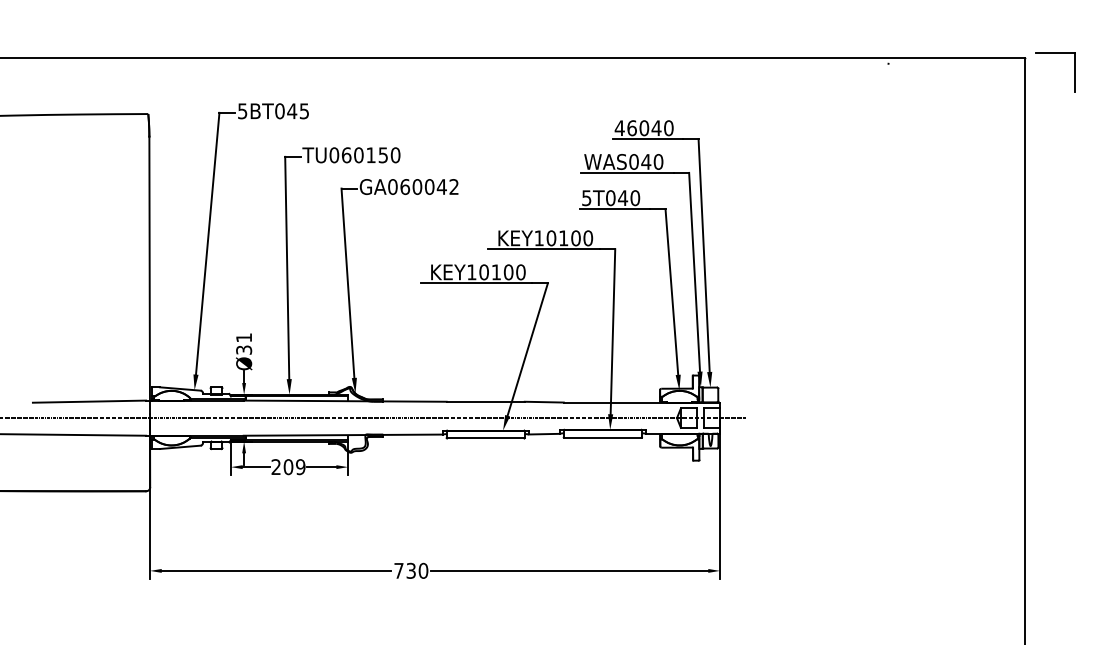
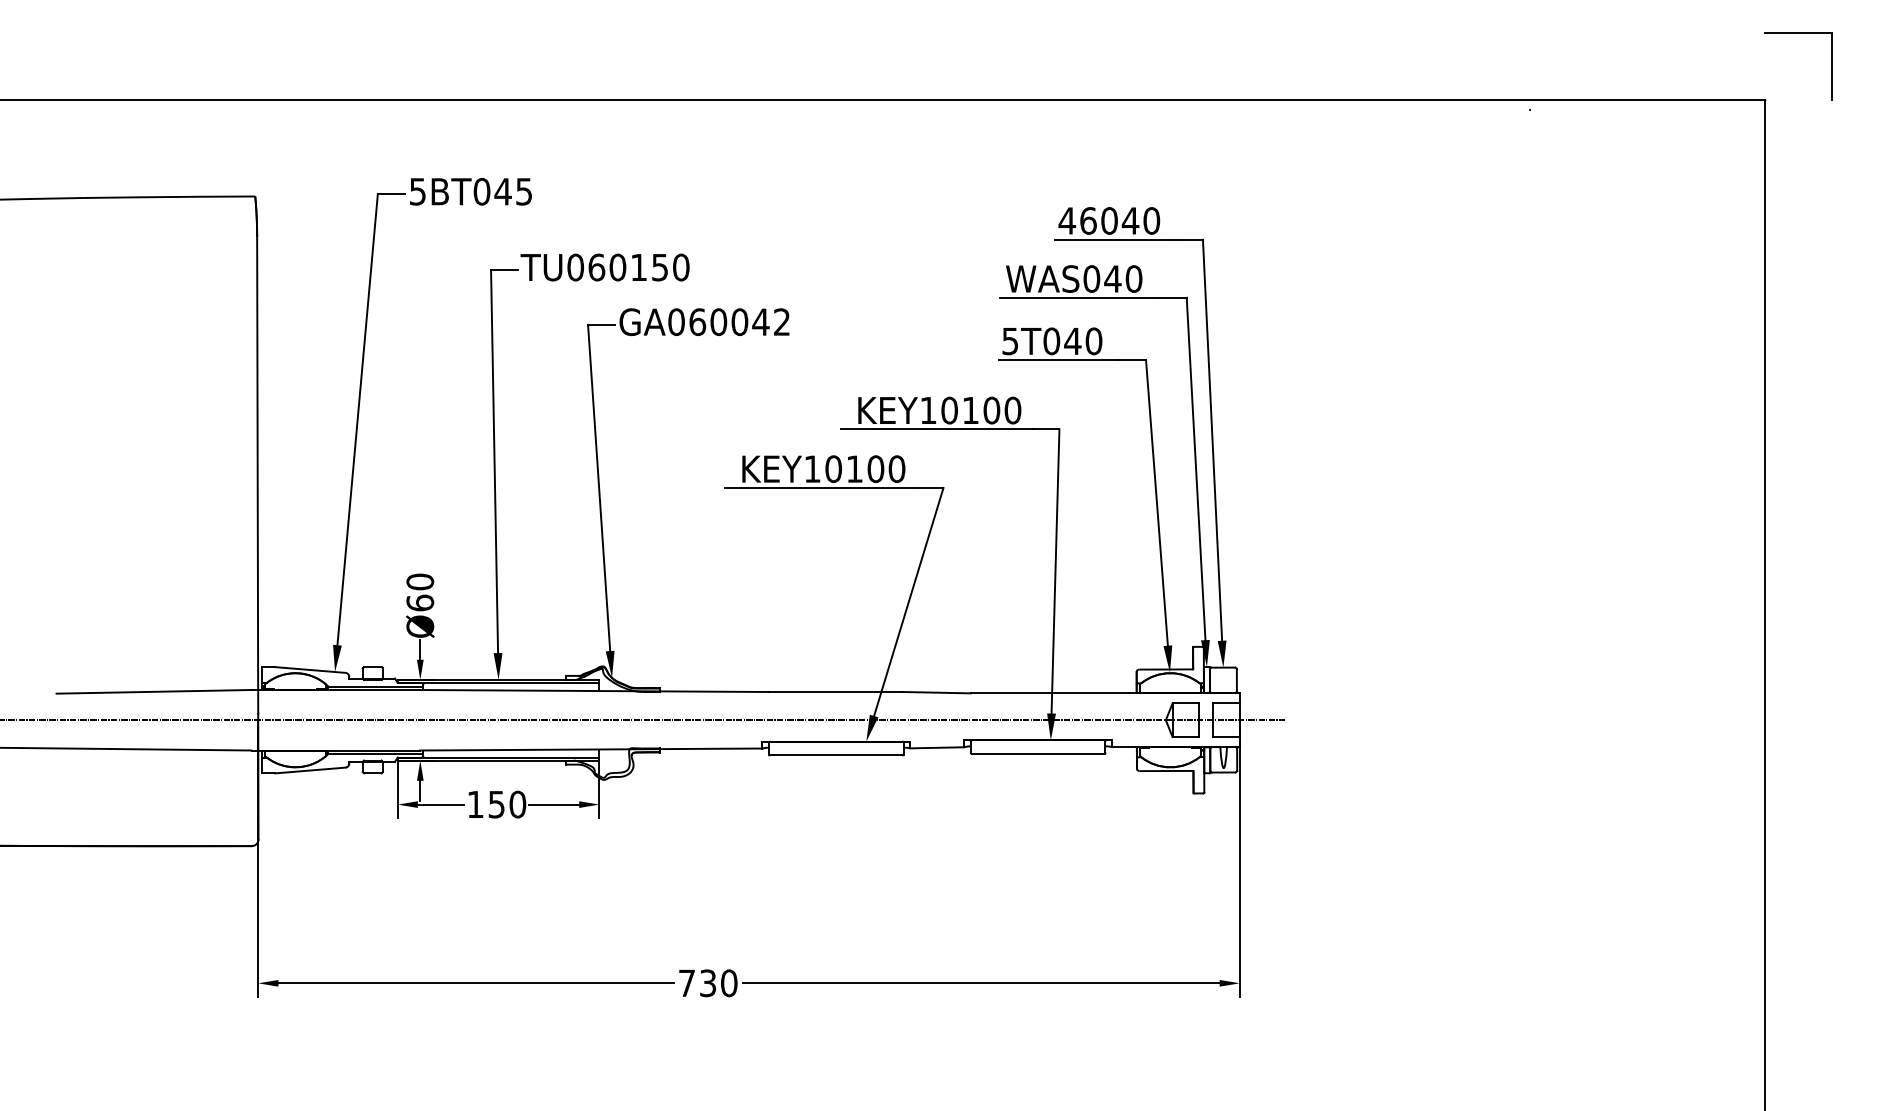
part: (1055, 53) -> (1798, 33), moved
text: (244, 343) -> (420, 591), Ø31 -> Ø60
text: (288, 467) -> (496, 805), 209 -> 150

